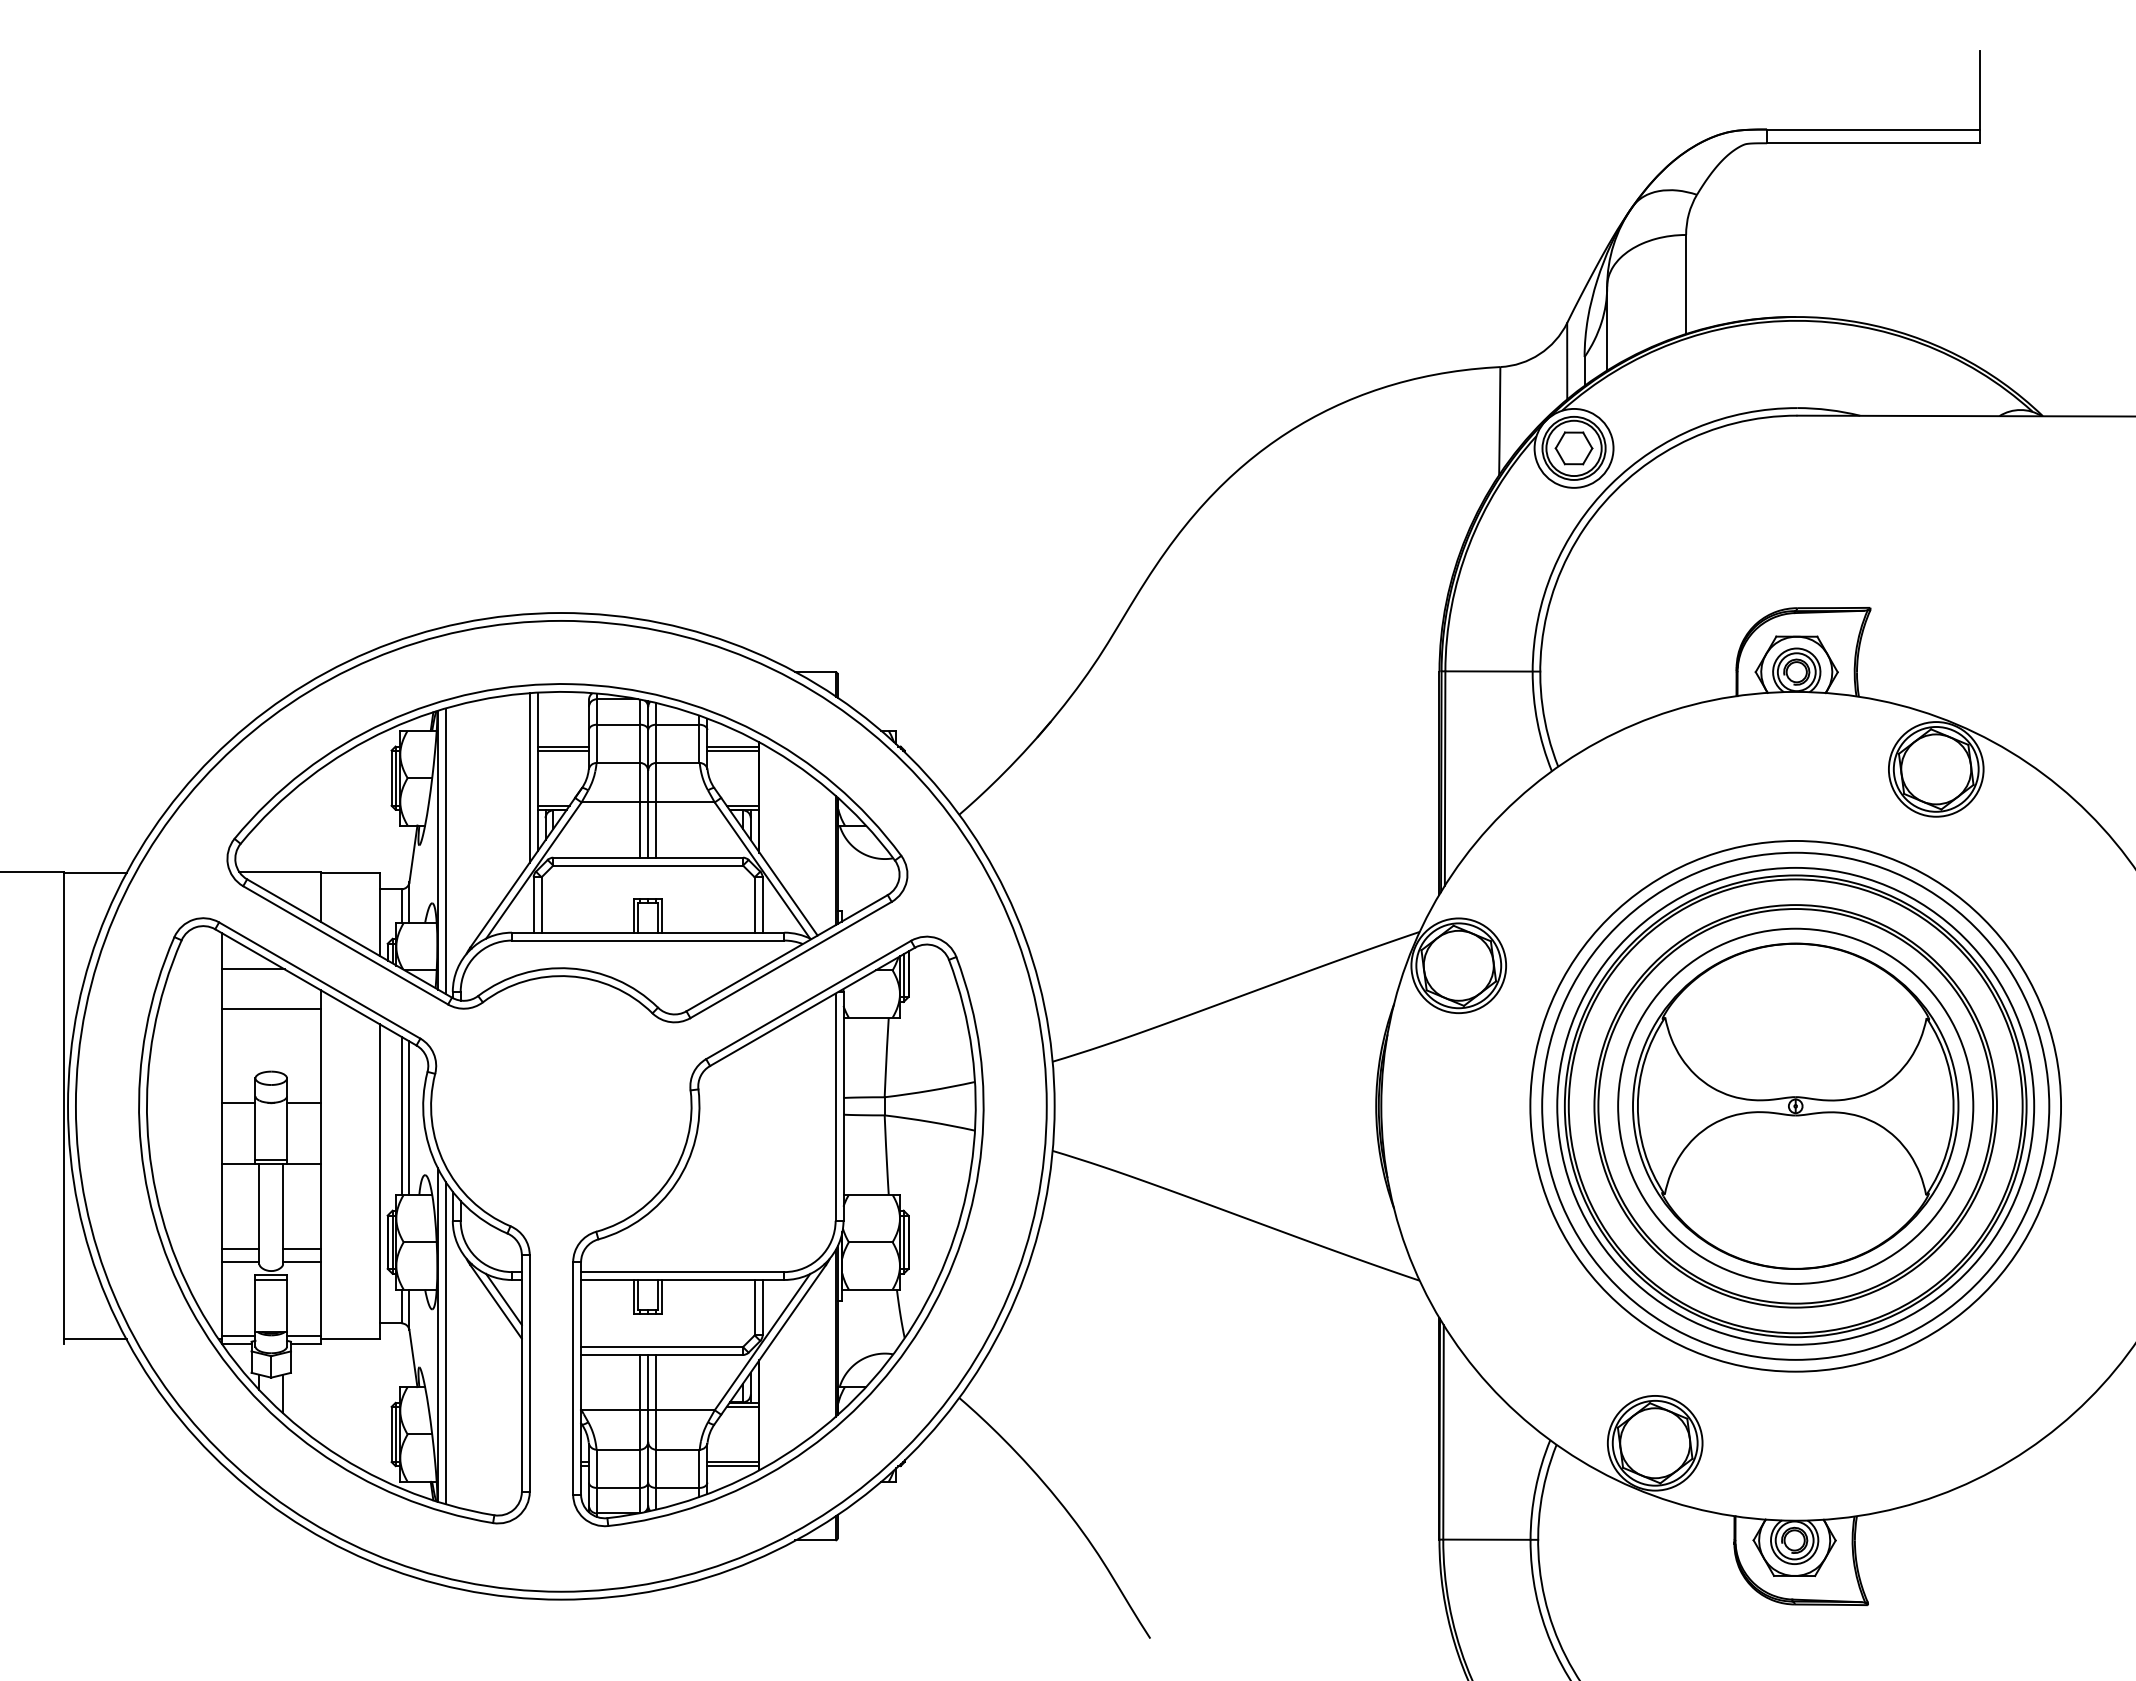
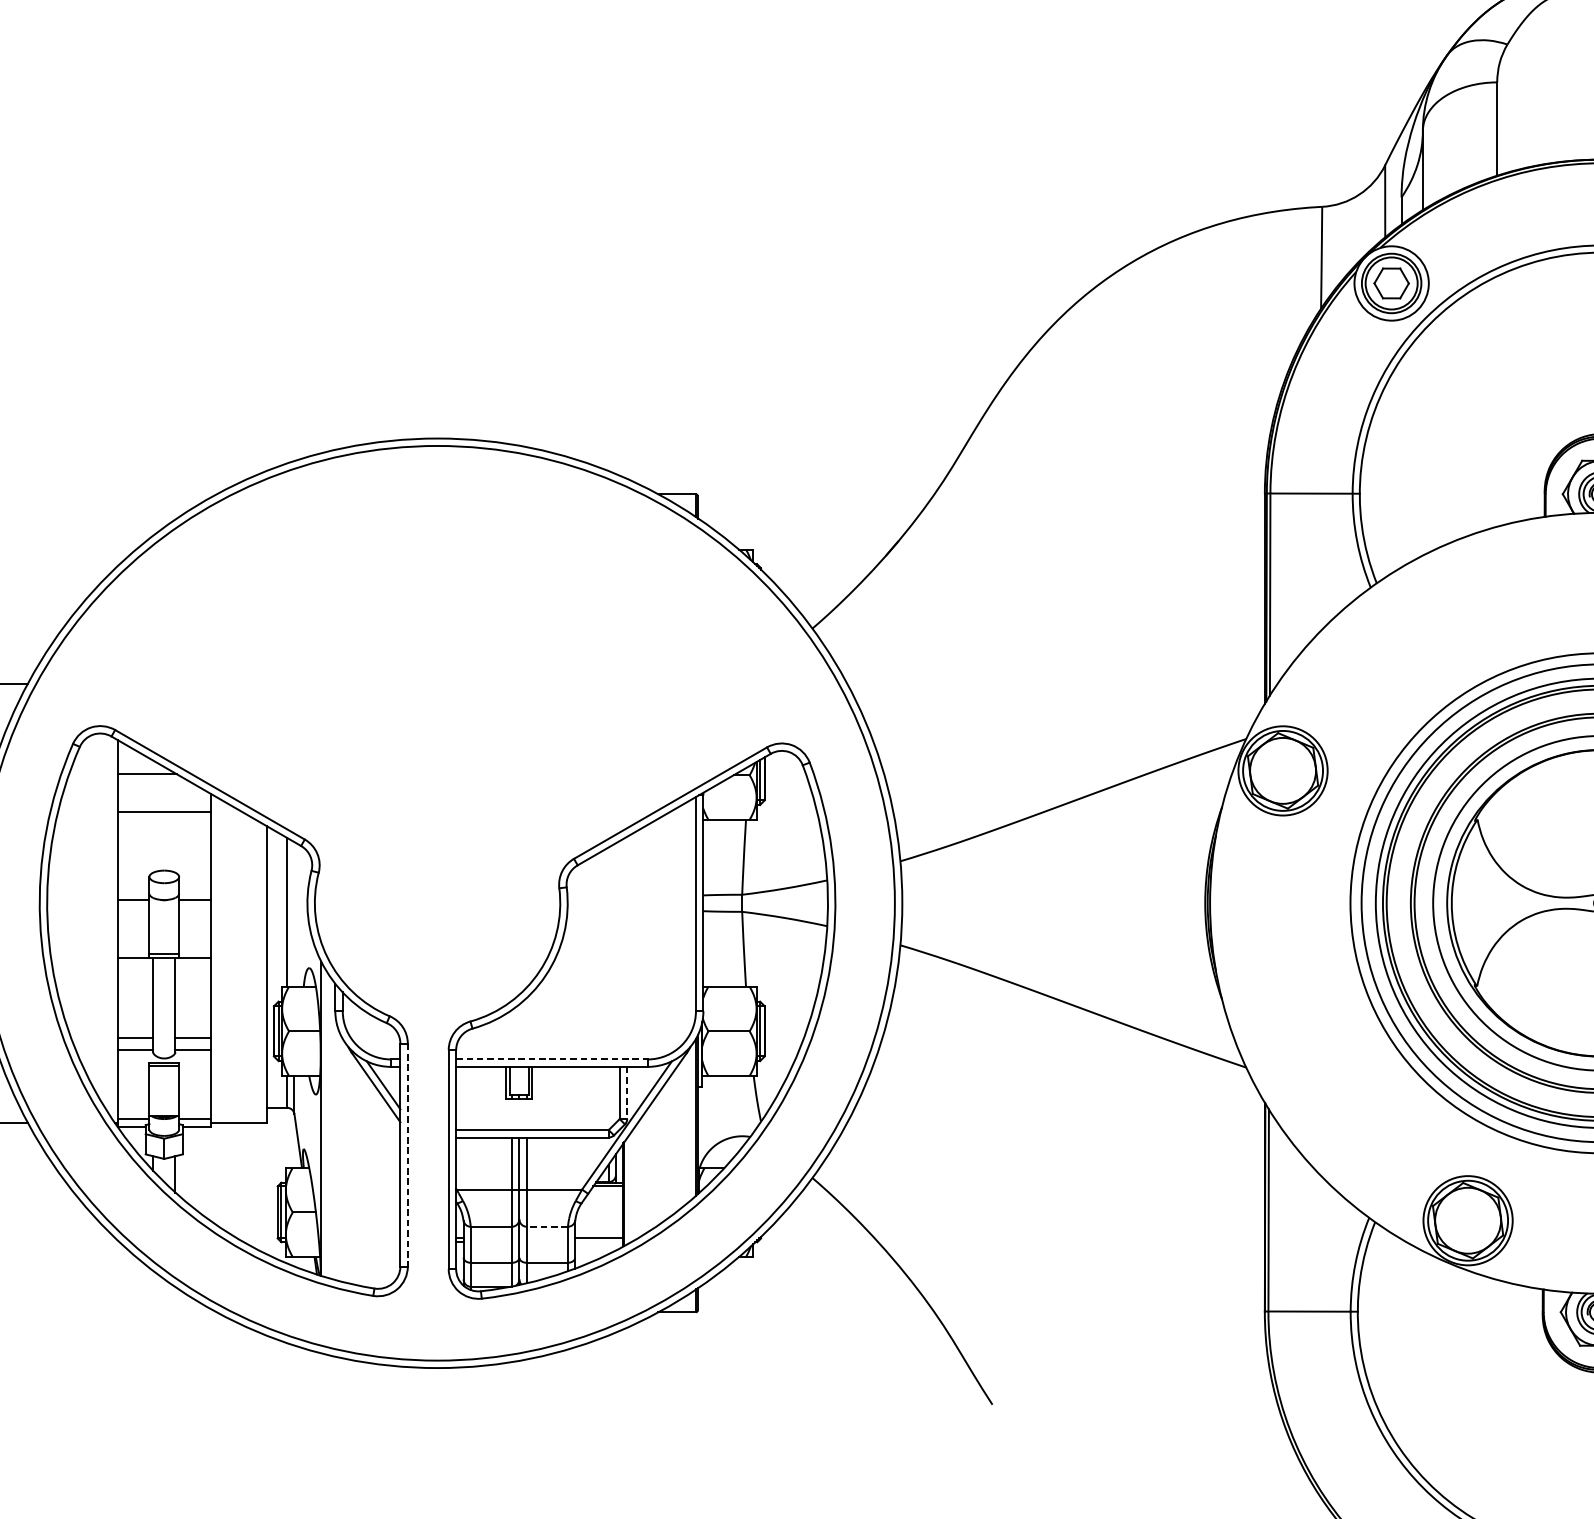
part: (567, 853) -> (443, 665), removed
line: (409, 1117) -> (294, 913), removed
line: (682, 1272) -> (551, 1059), solid -> dashed
line: (762, 1307) -> (627, 1092), solid -> dashed
line: (445, 1342) -> (328, 1125), removed
line: (529, 1374) -> (407, 1155), solid -> dashed
line: (677, 1449) -> (547, 1226), solid -> dashed
line: (732, 1466) -> (598, 1242), removed

